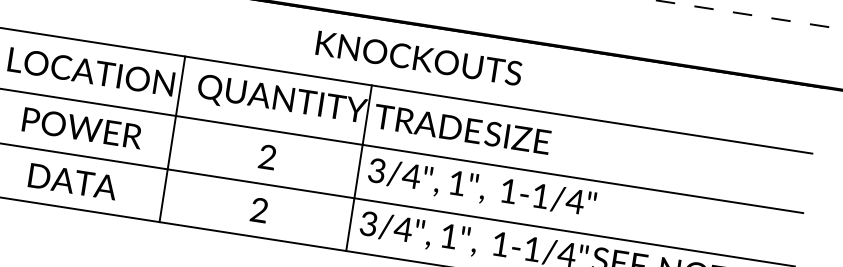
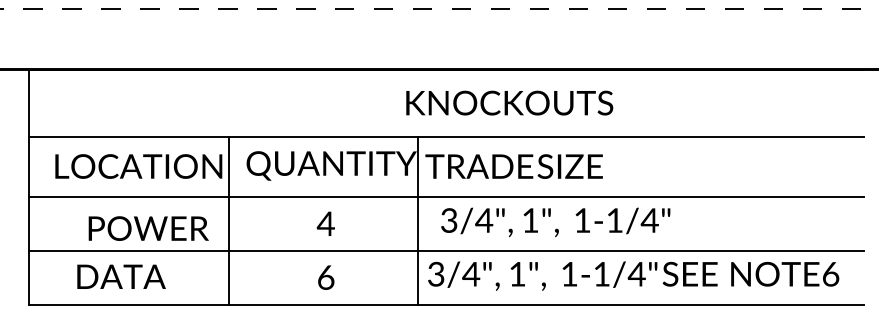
text: (419, 57) -> (509, 102), moved
text: (82, 128) -> (148, 228), moved
text: (267, 156) -> (325, 223), 2 -> 4
text: (73, 181) -> (121, 276), moved
text: (481, 188) -> (555, 222), moved
text: (258, 210) -> (325, 277), 2 -> 6

